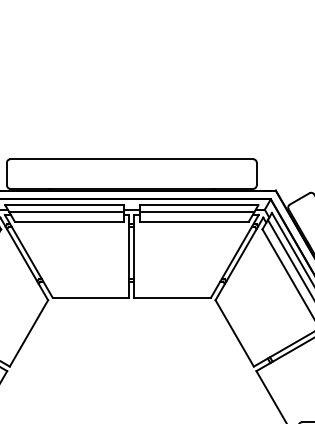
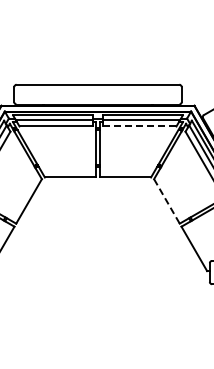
line: (193, 221) -> (139, 126), solid -> dashed
line: (234, 333) -> (166, 201), solid -> dashed

